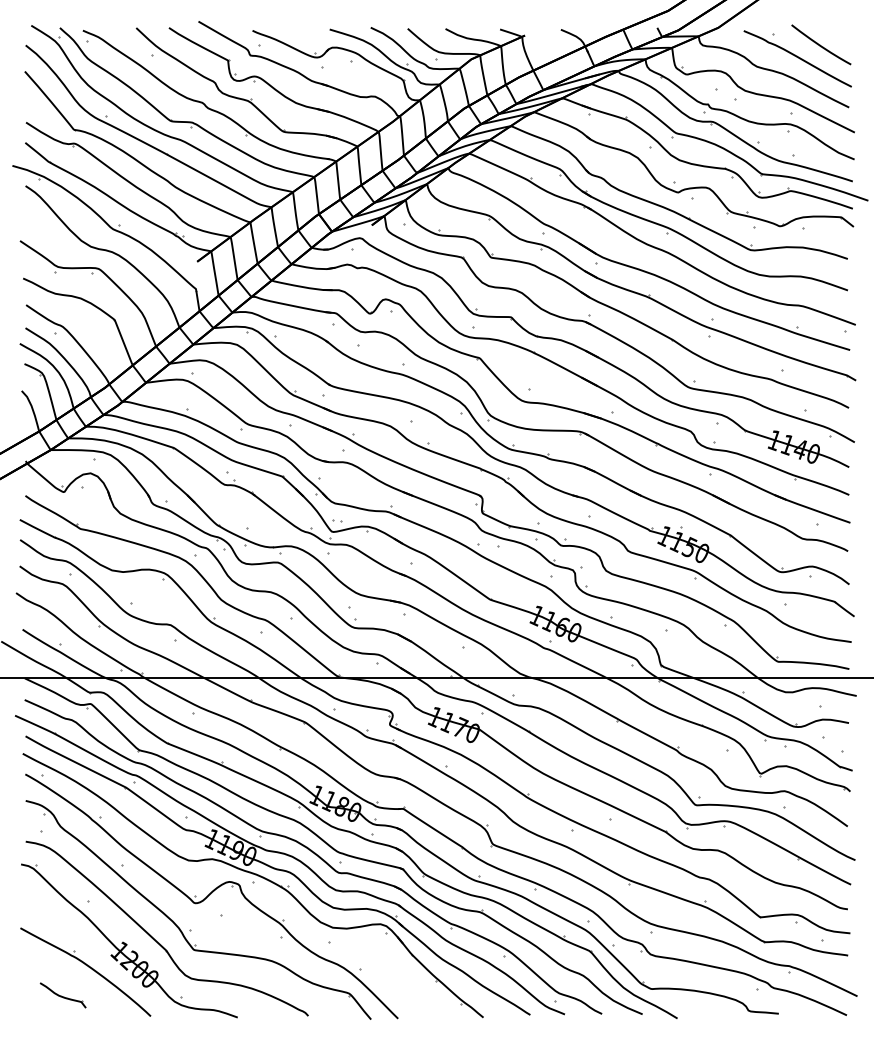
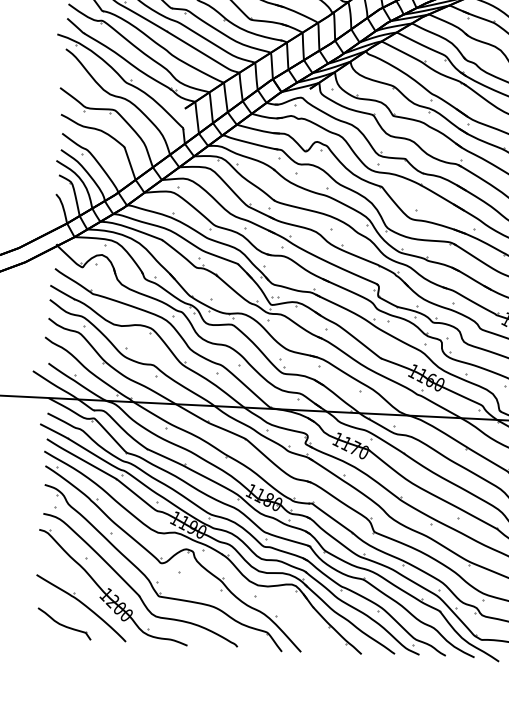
part: (62, 995) -> (64, 624), size x1.67

